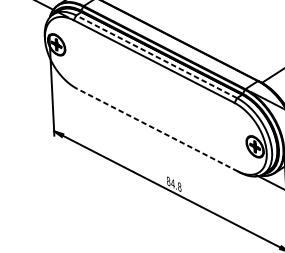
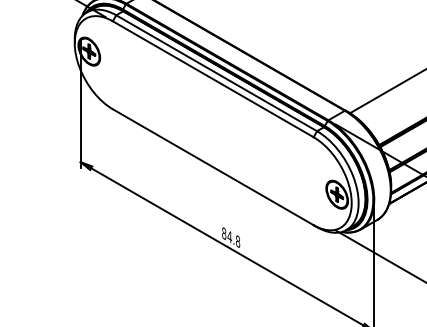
line: (156, 57) -> (216, 73), dashed -> solid
line: (157, 130) -> (213, 167), dashed -> solid

